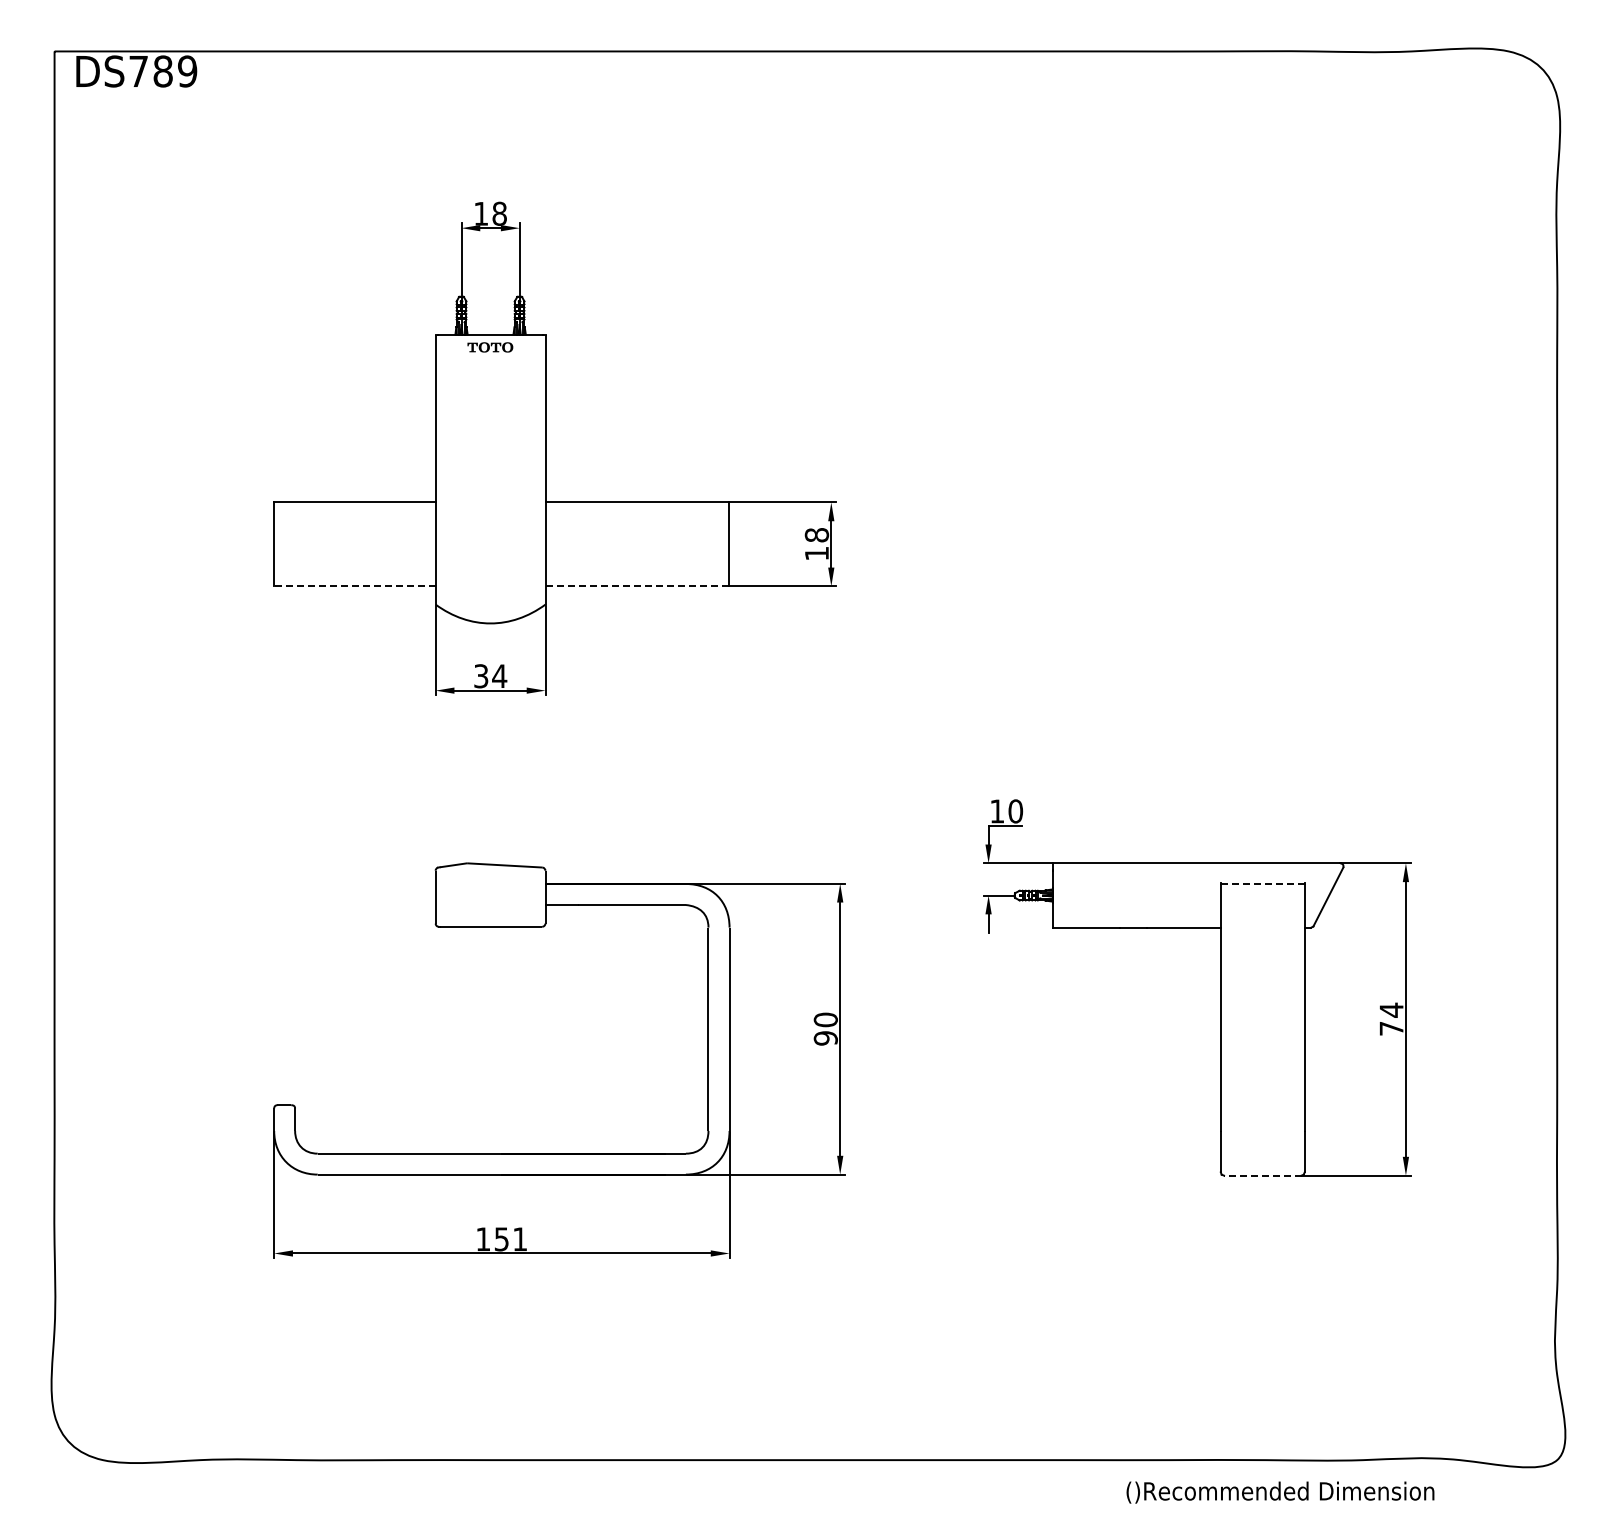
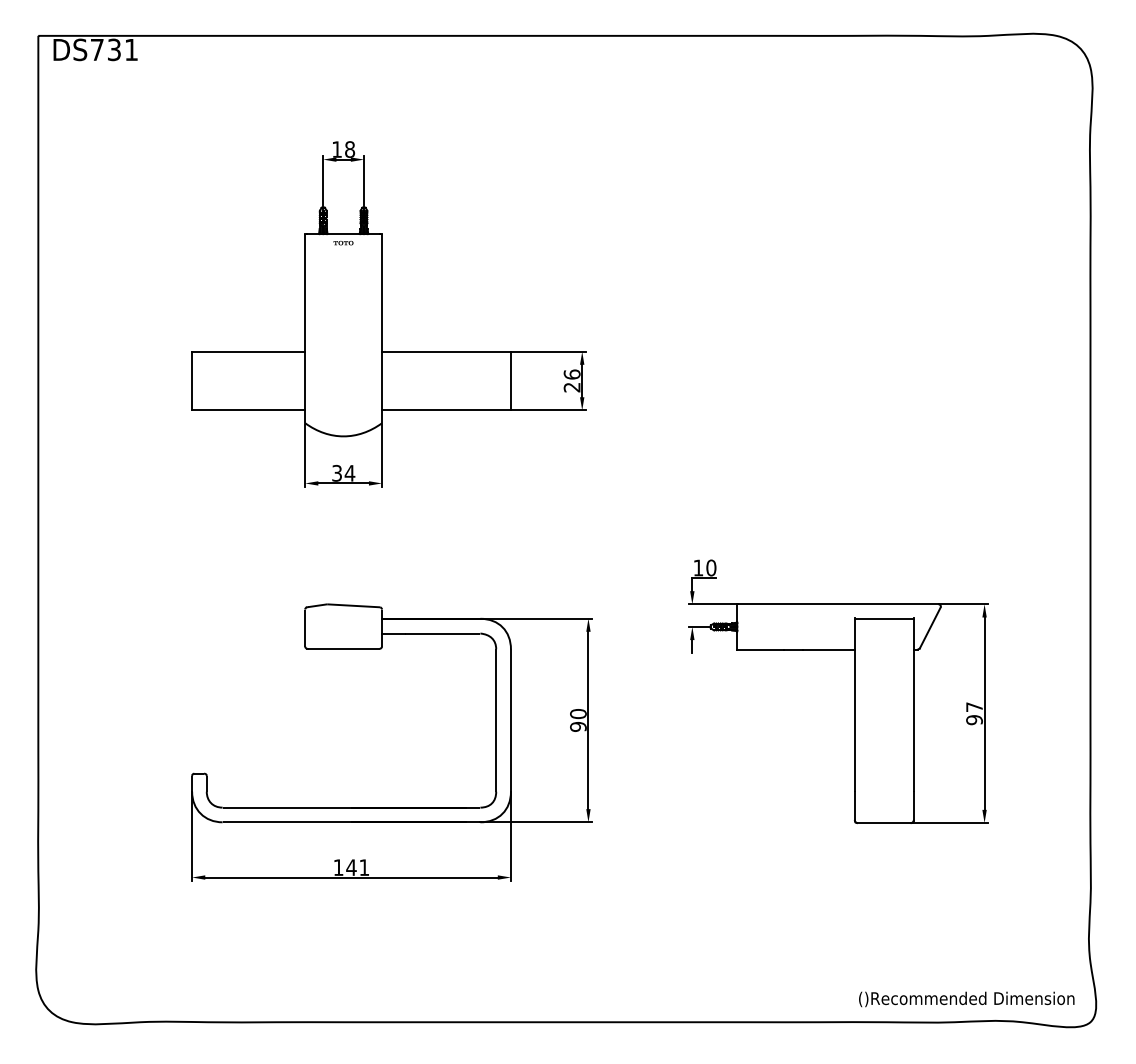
text: (175, 71) -> (123, 49), DS789 -> DS731
part: (490, 347) -> (343, 243), size x0.62
text: (816, 543) -> (571, 380), 18 -> 26
line: (354, 586) -> (248, 410), dashed -> solid
line: (637, 586) -> (446, 410), dashed -> solid
line: (1262, 883) -> (884, 618), dashed -> solid
text: (1391, 1018) -> (974, 713), 74 -> 97
line: (1262, 1175) -> (884, 822), dashed -> solid
text: (501, 1239) -> (351, 867), 151 -> 141
text: (1280, 1492) -> (966, 999), moved

